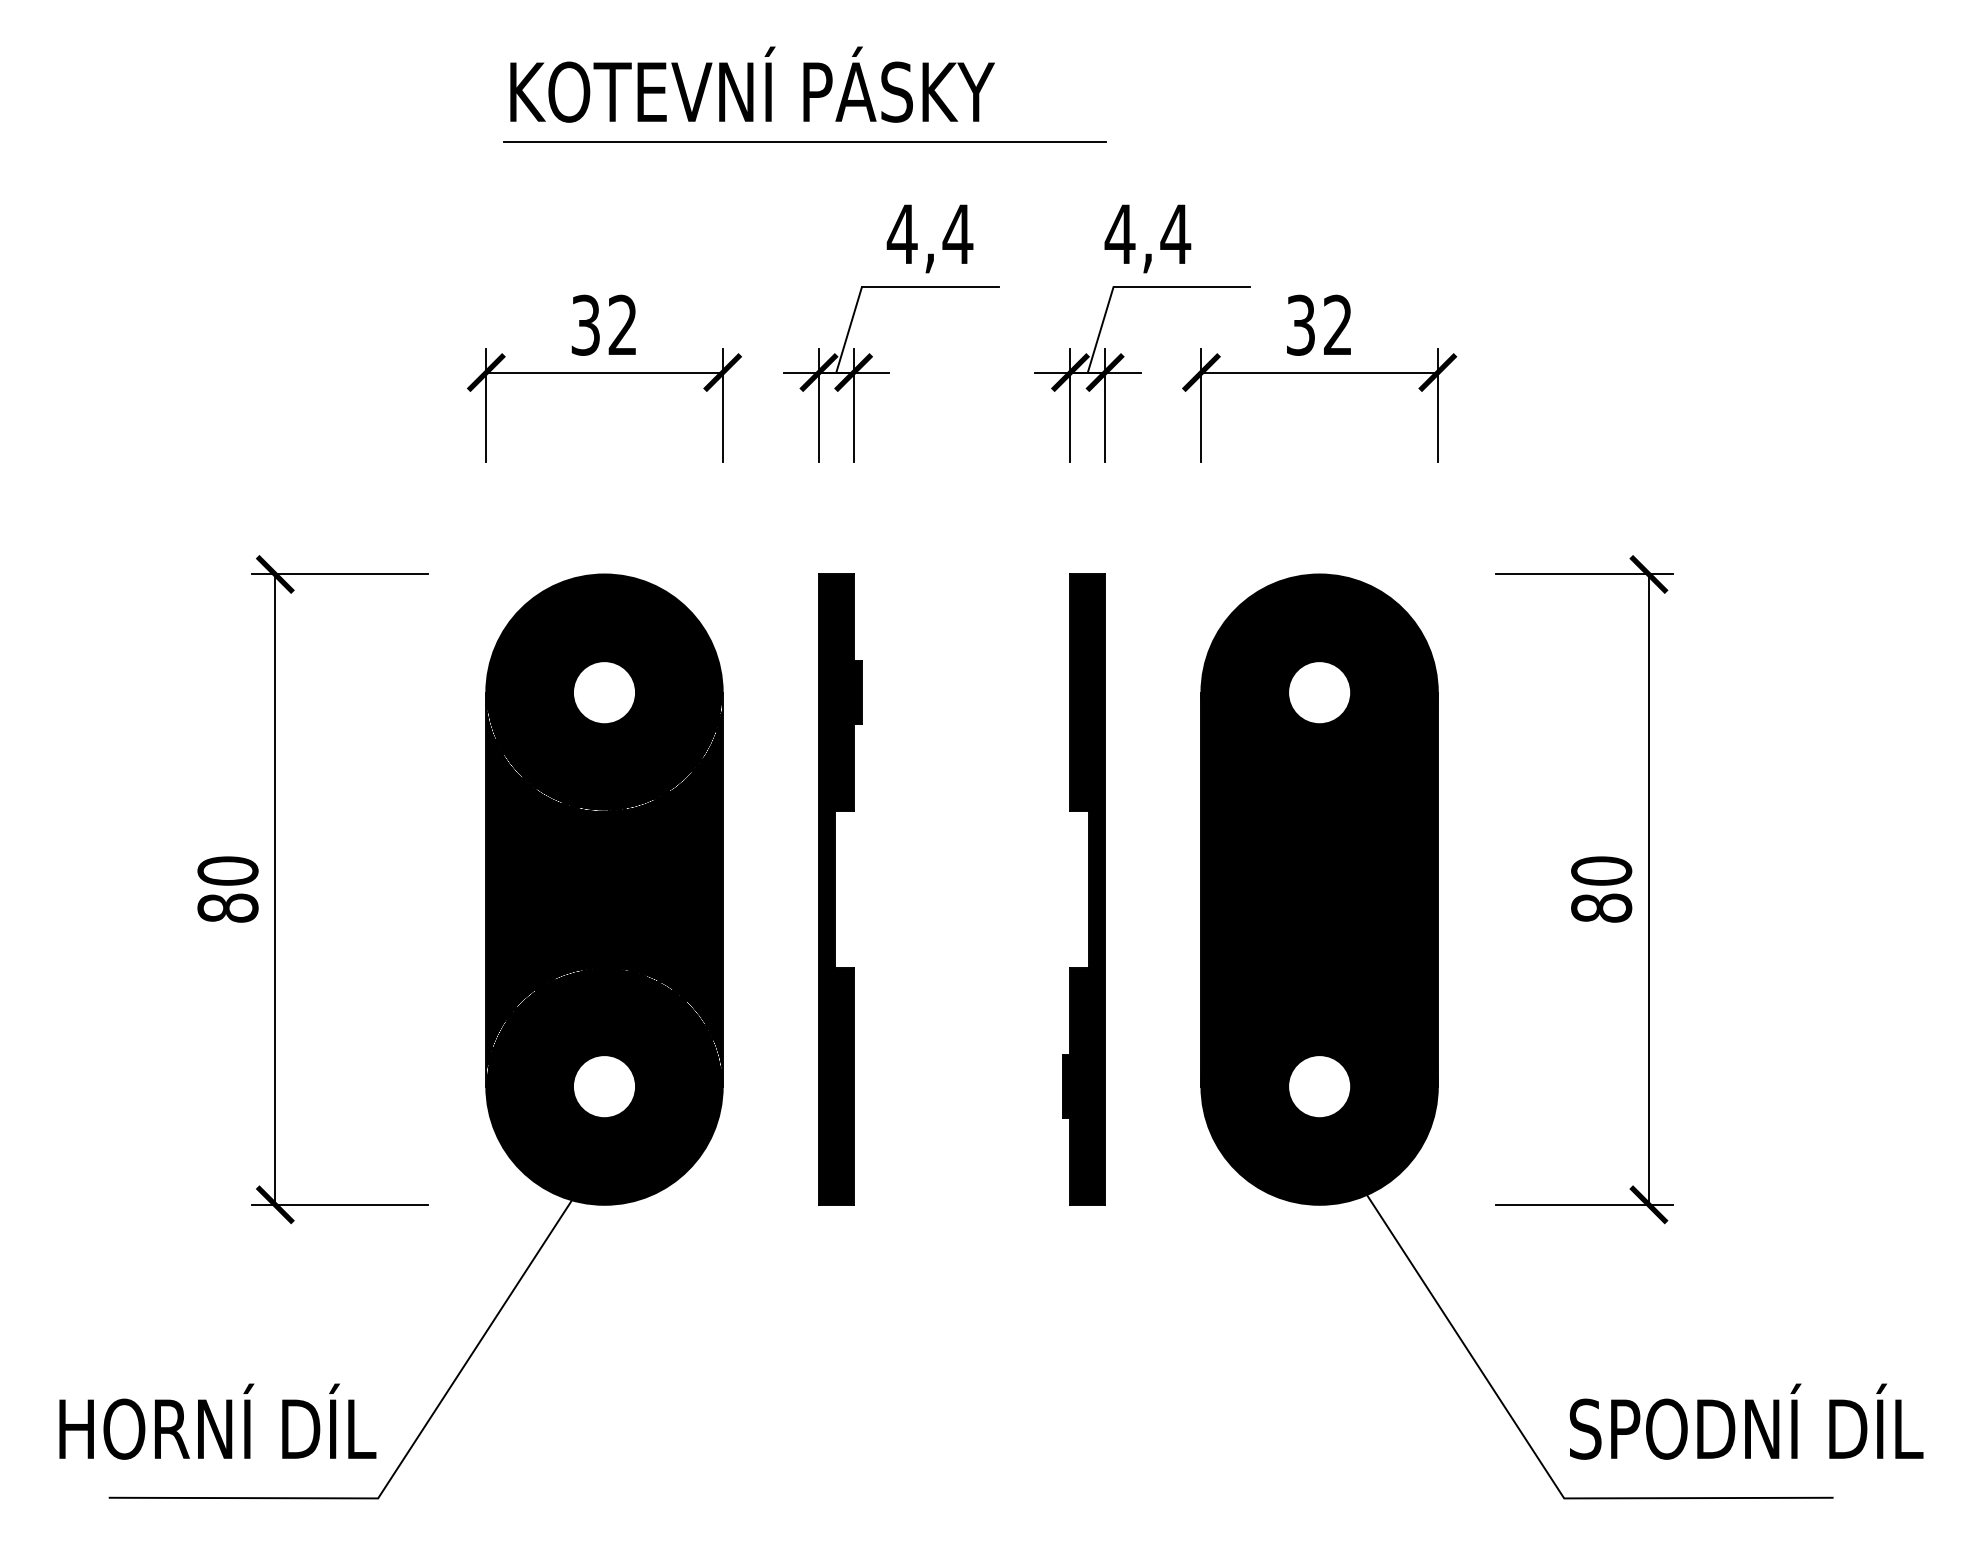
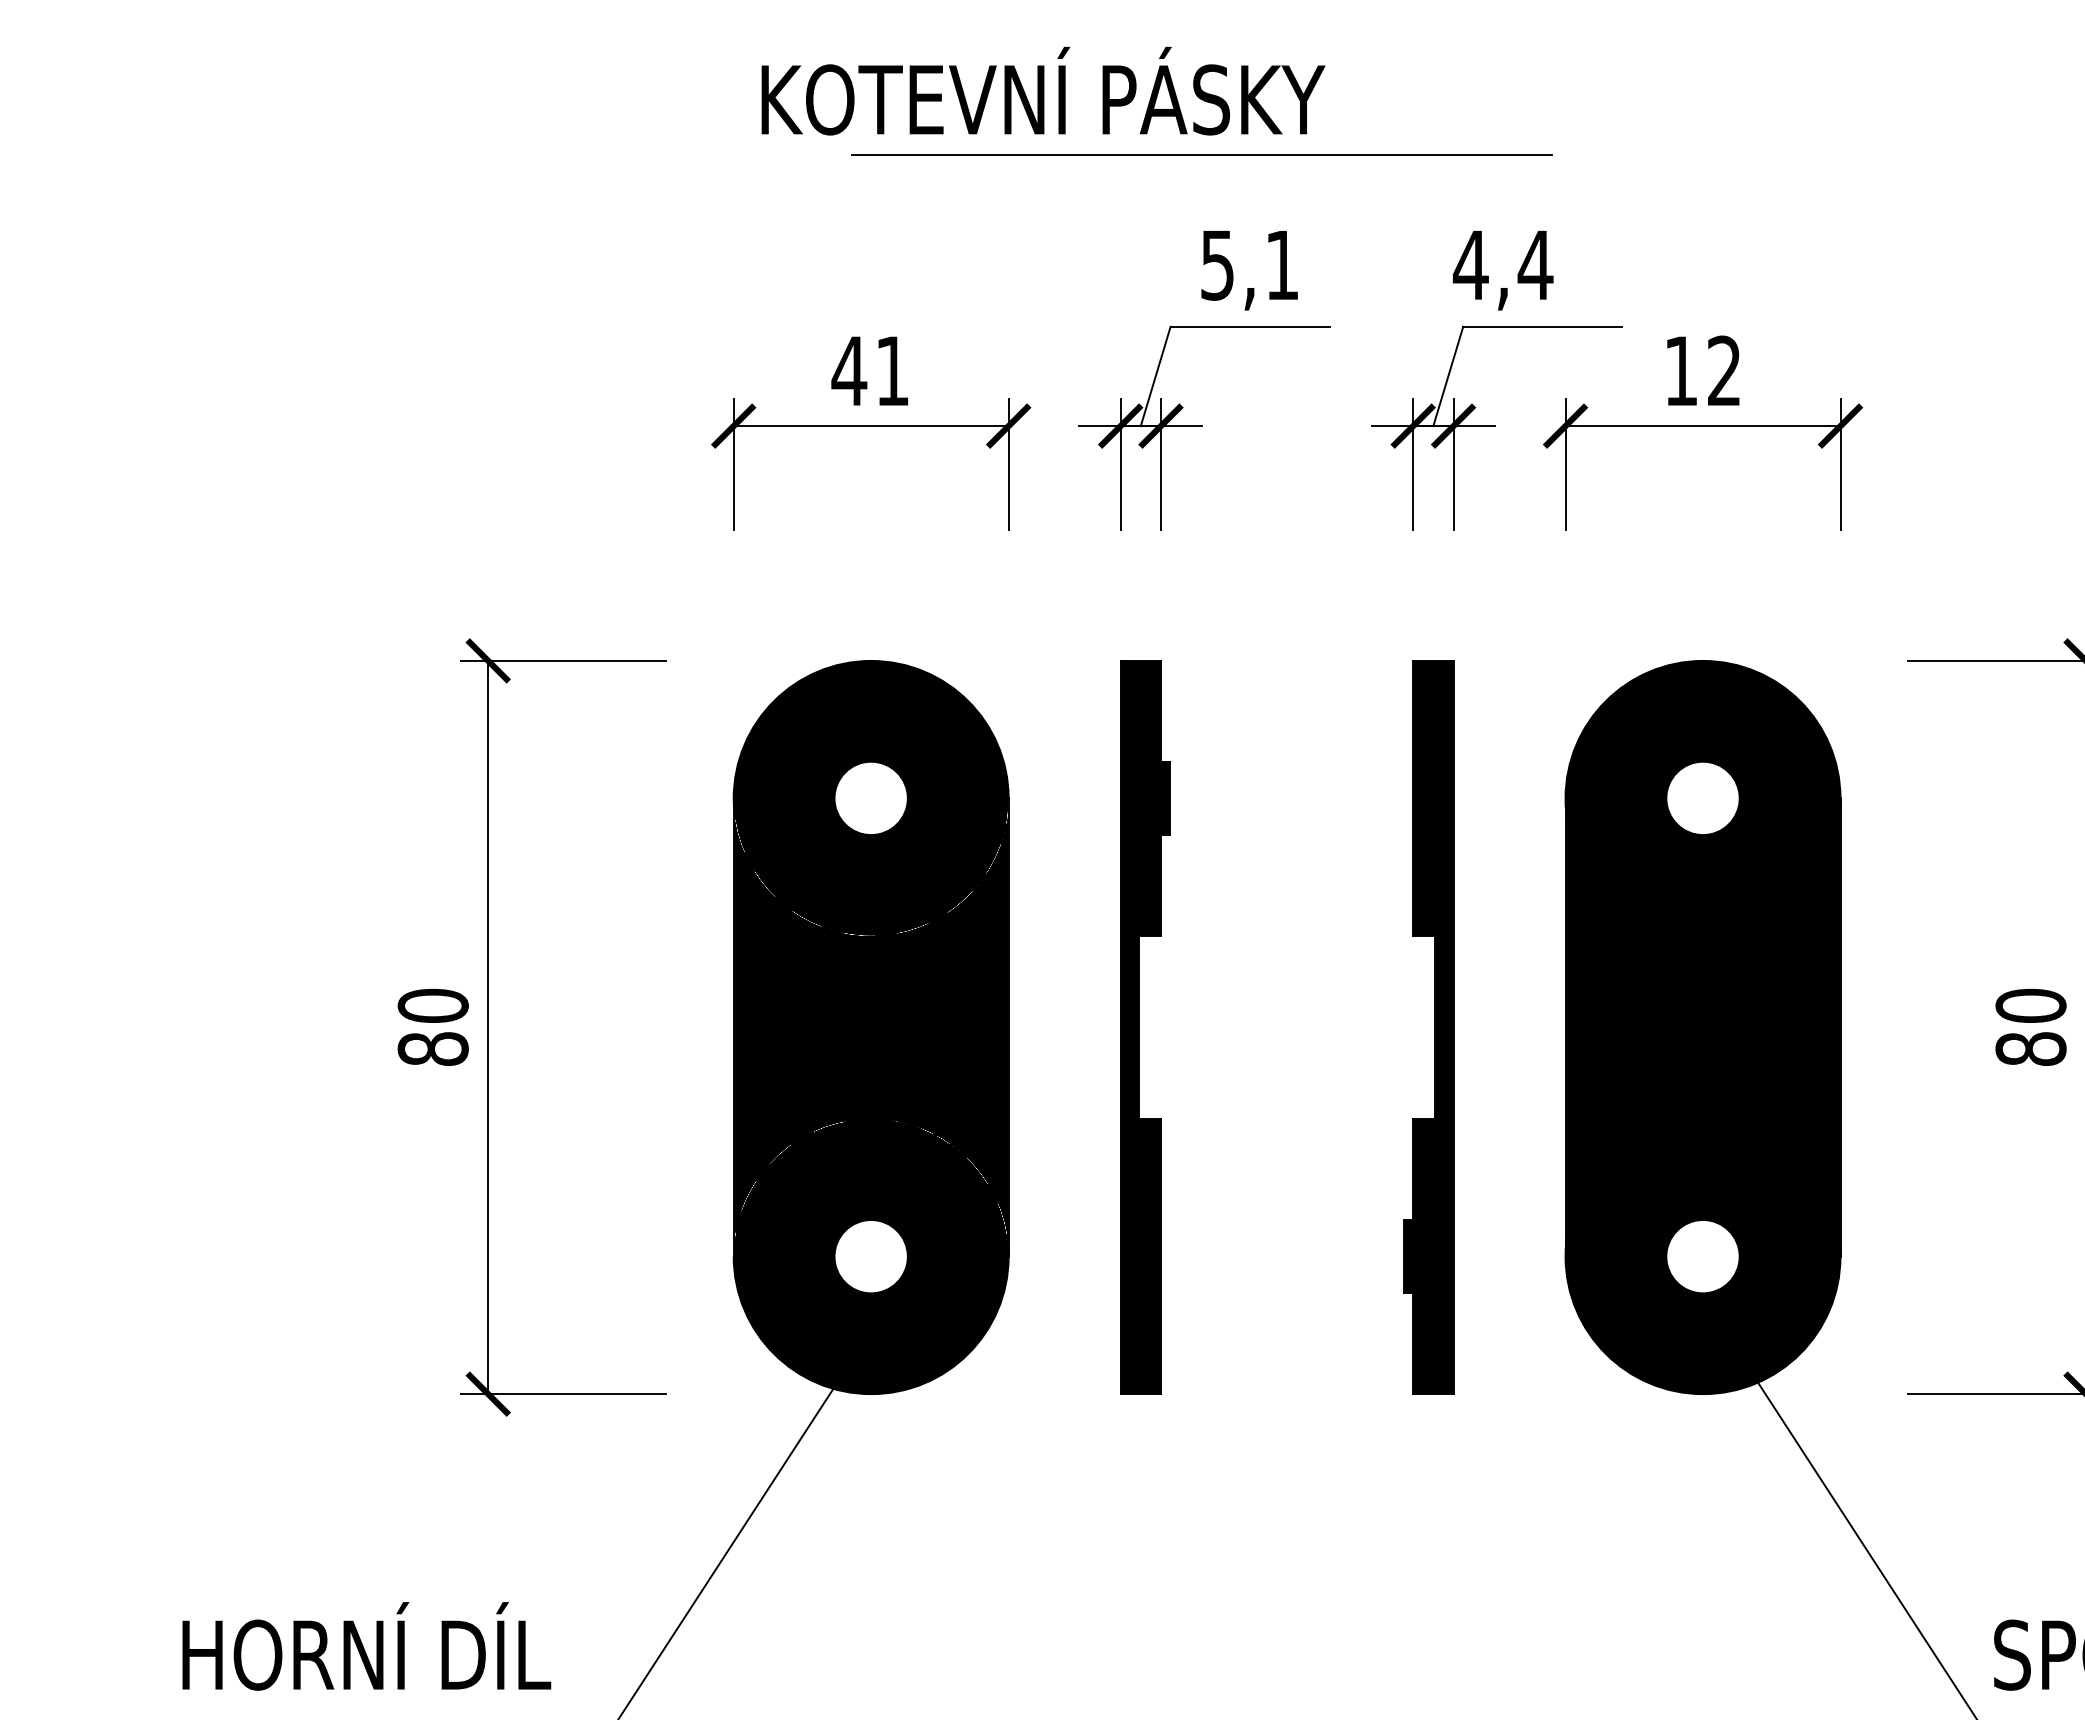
line: (804, 141) -> (1201, 153), moved
text: (929, 234) -> (1249, 265), 4,4 -> 5,1
text: (603, 324) -> (870, 370), 32 -> 41
text: (1300, 324) -> (1680, 370), 32 -> 12
text: (217, 1421) -> (366, 1646), moved

